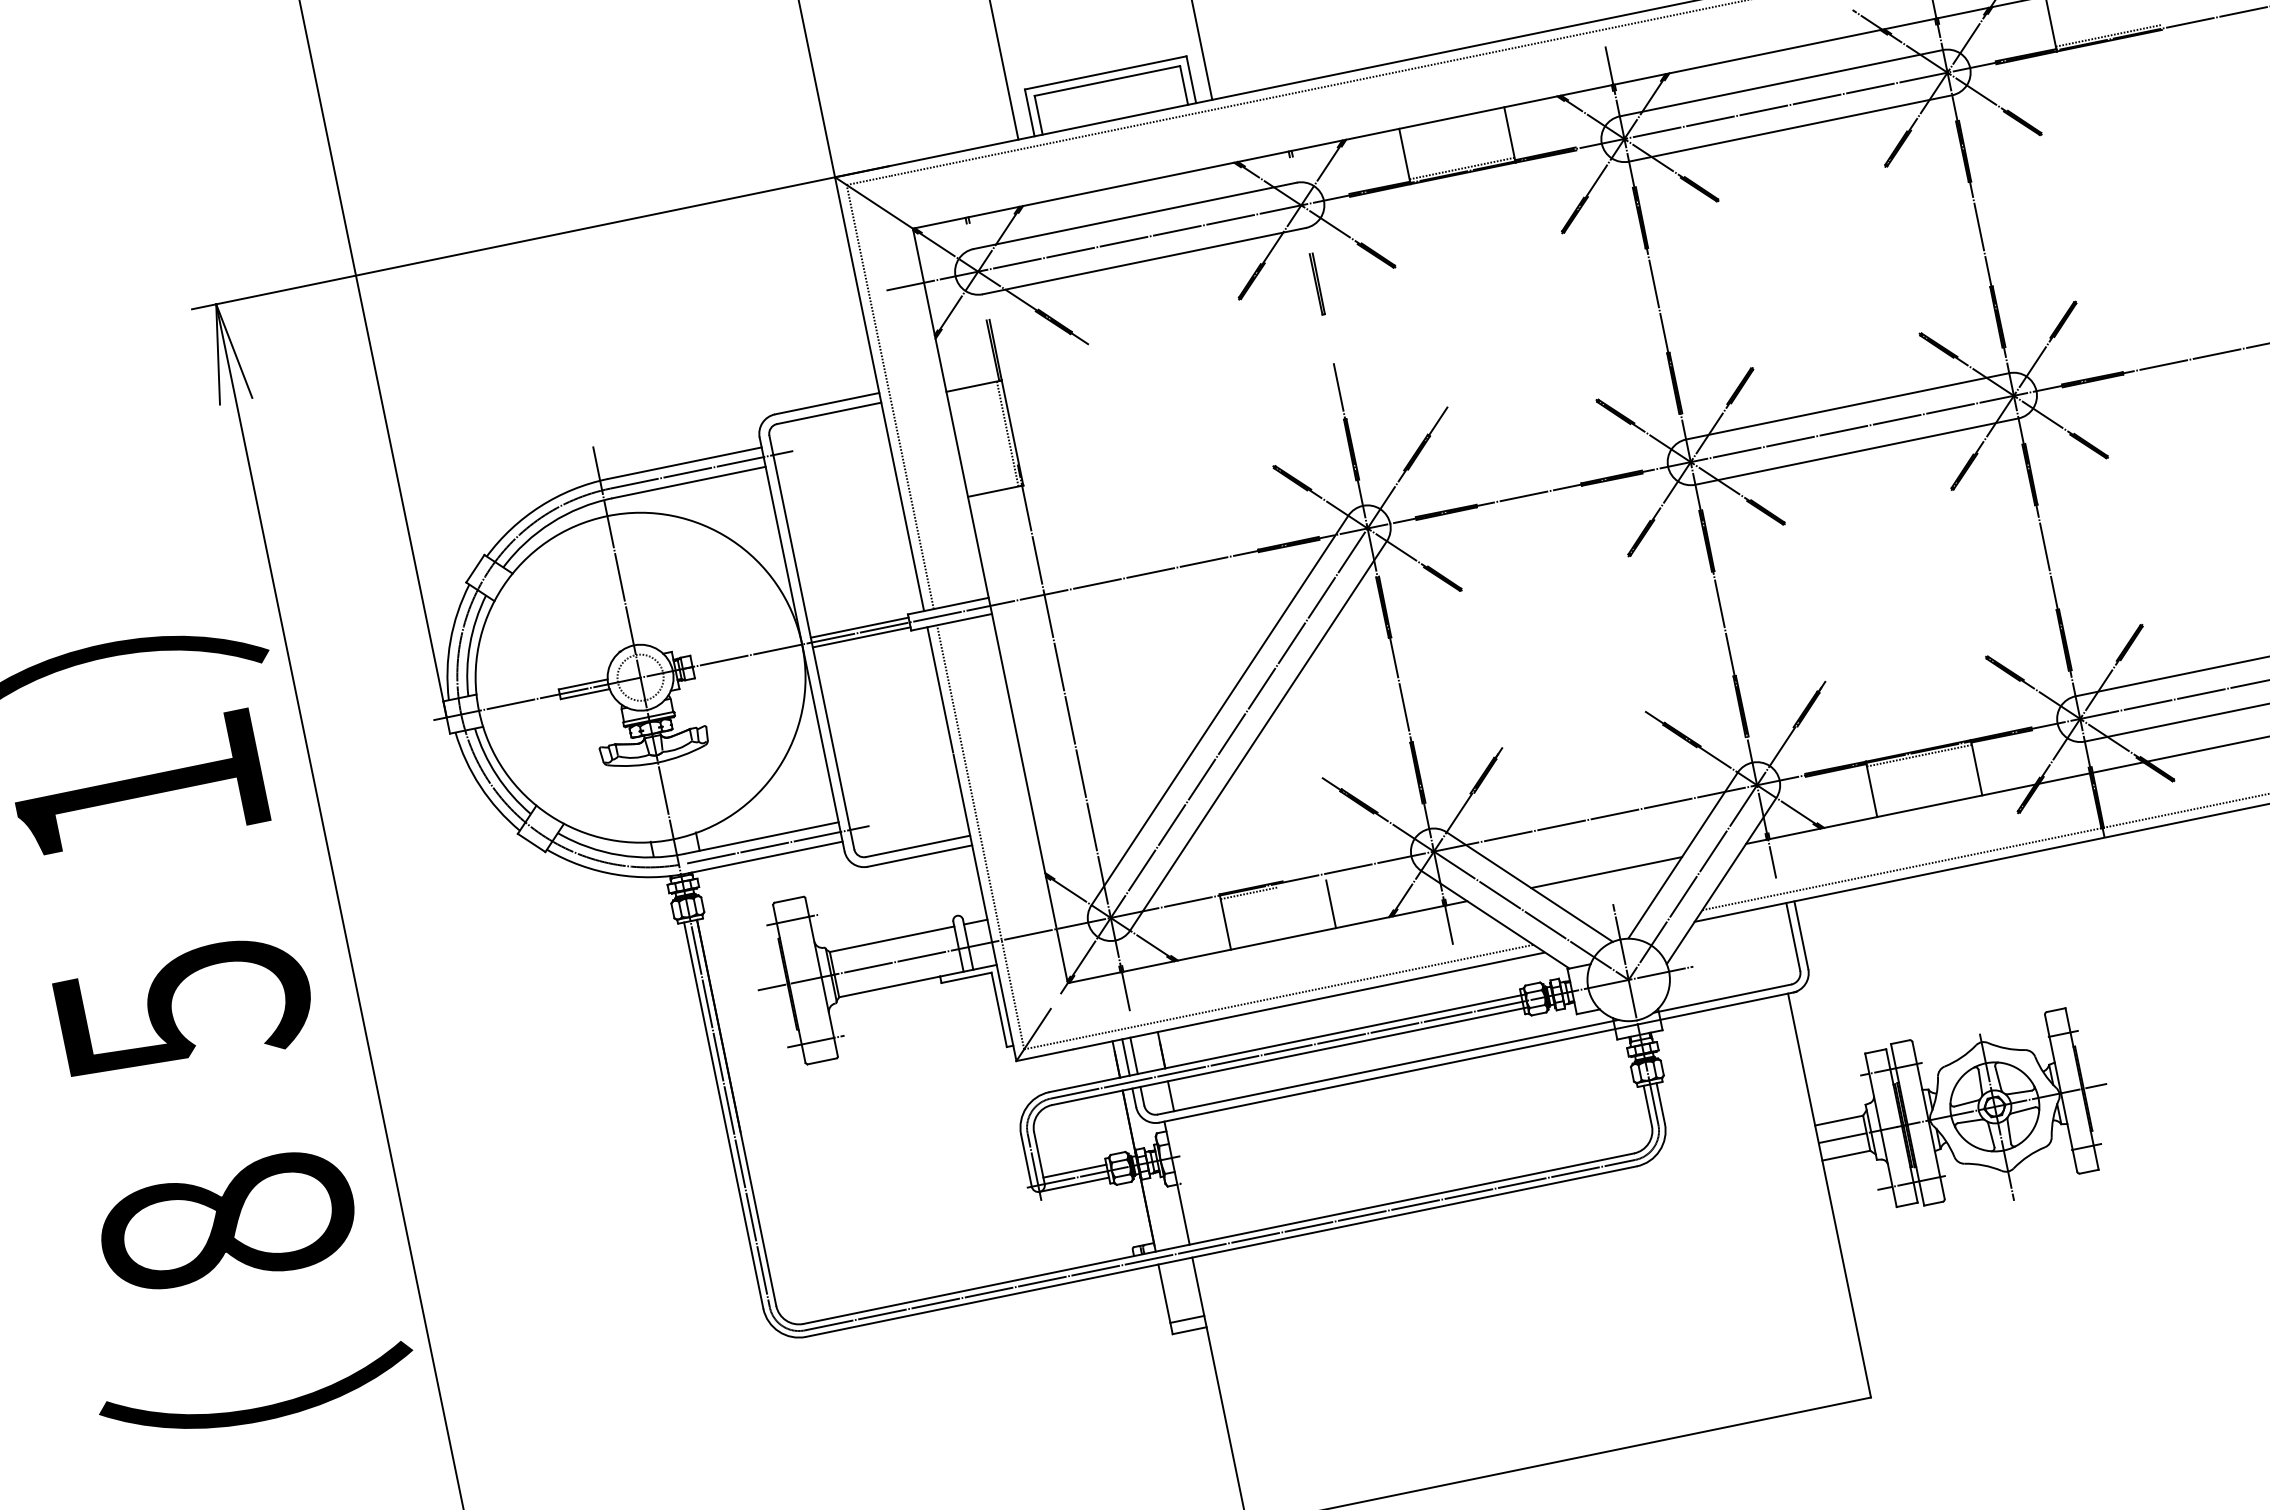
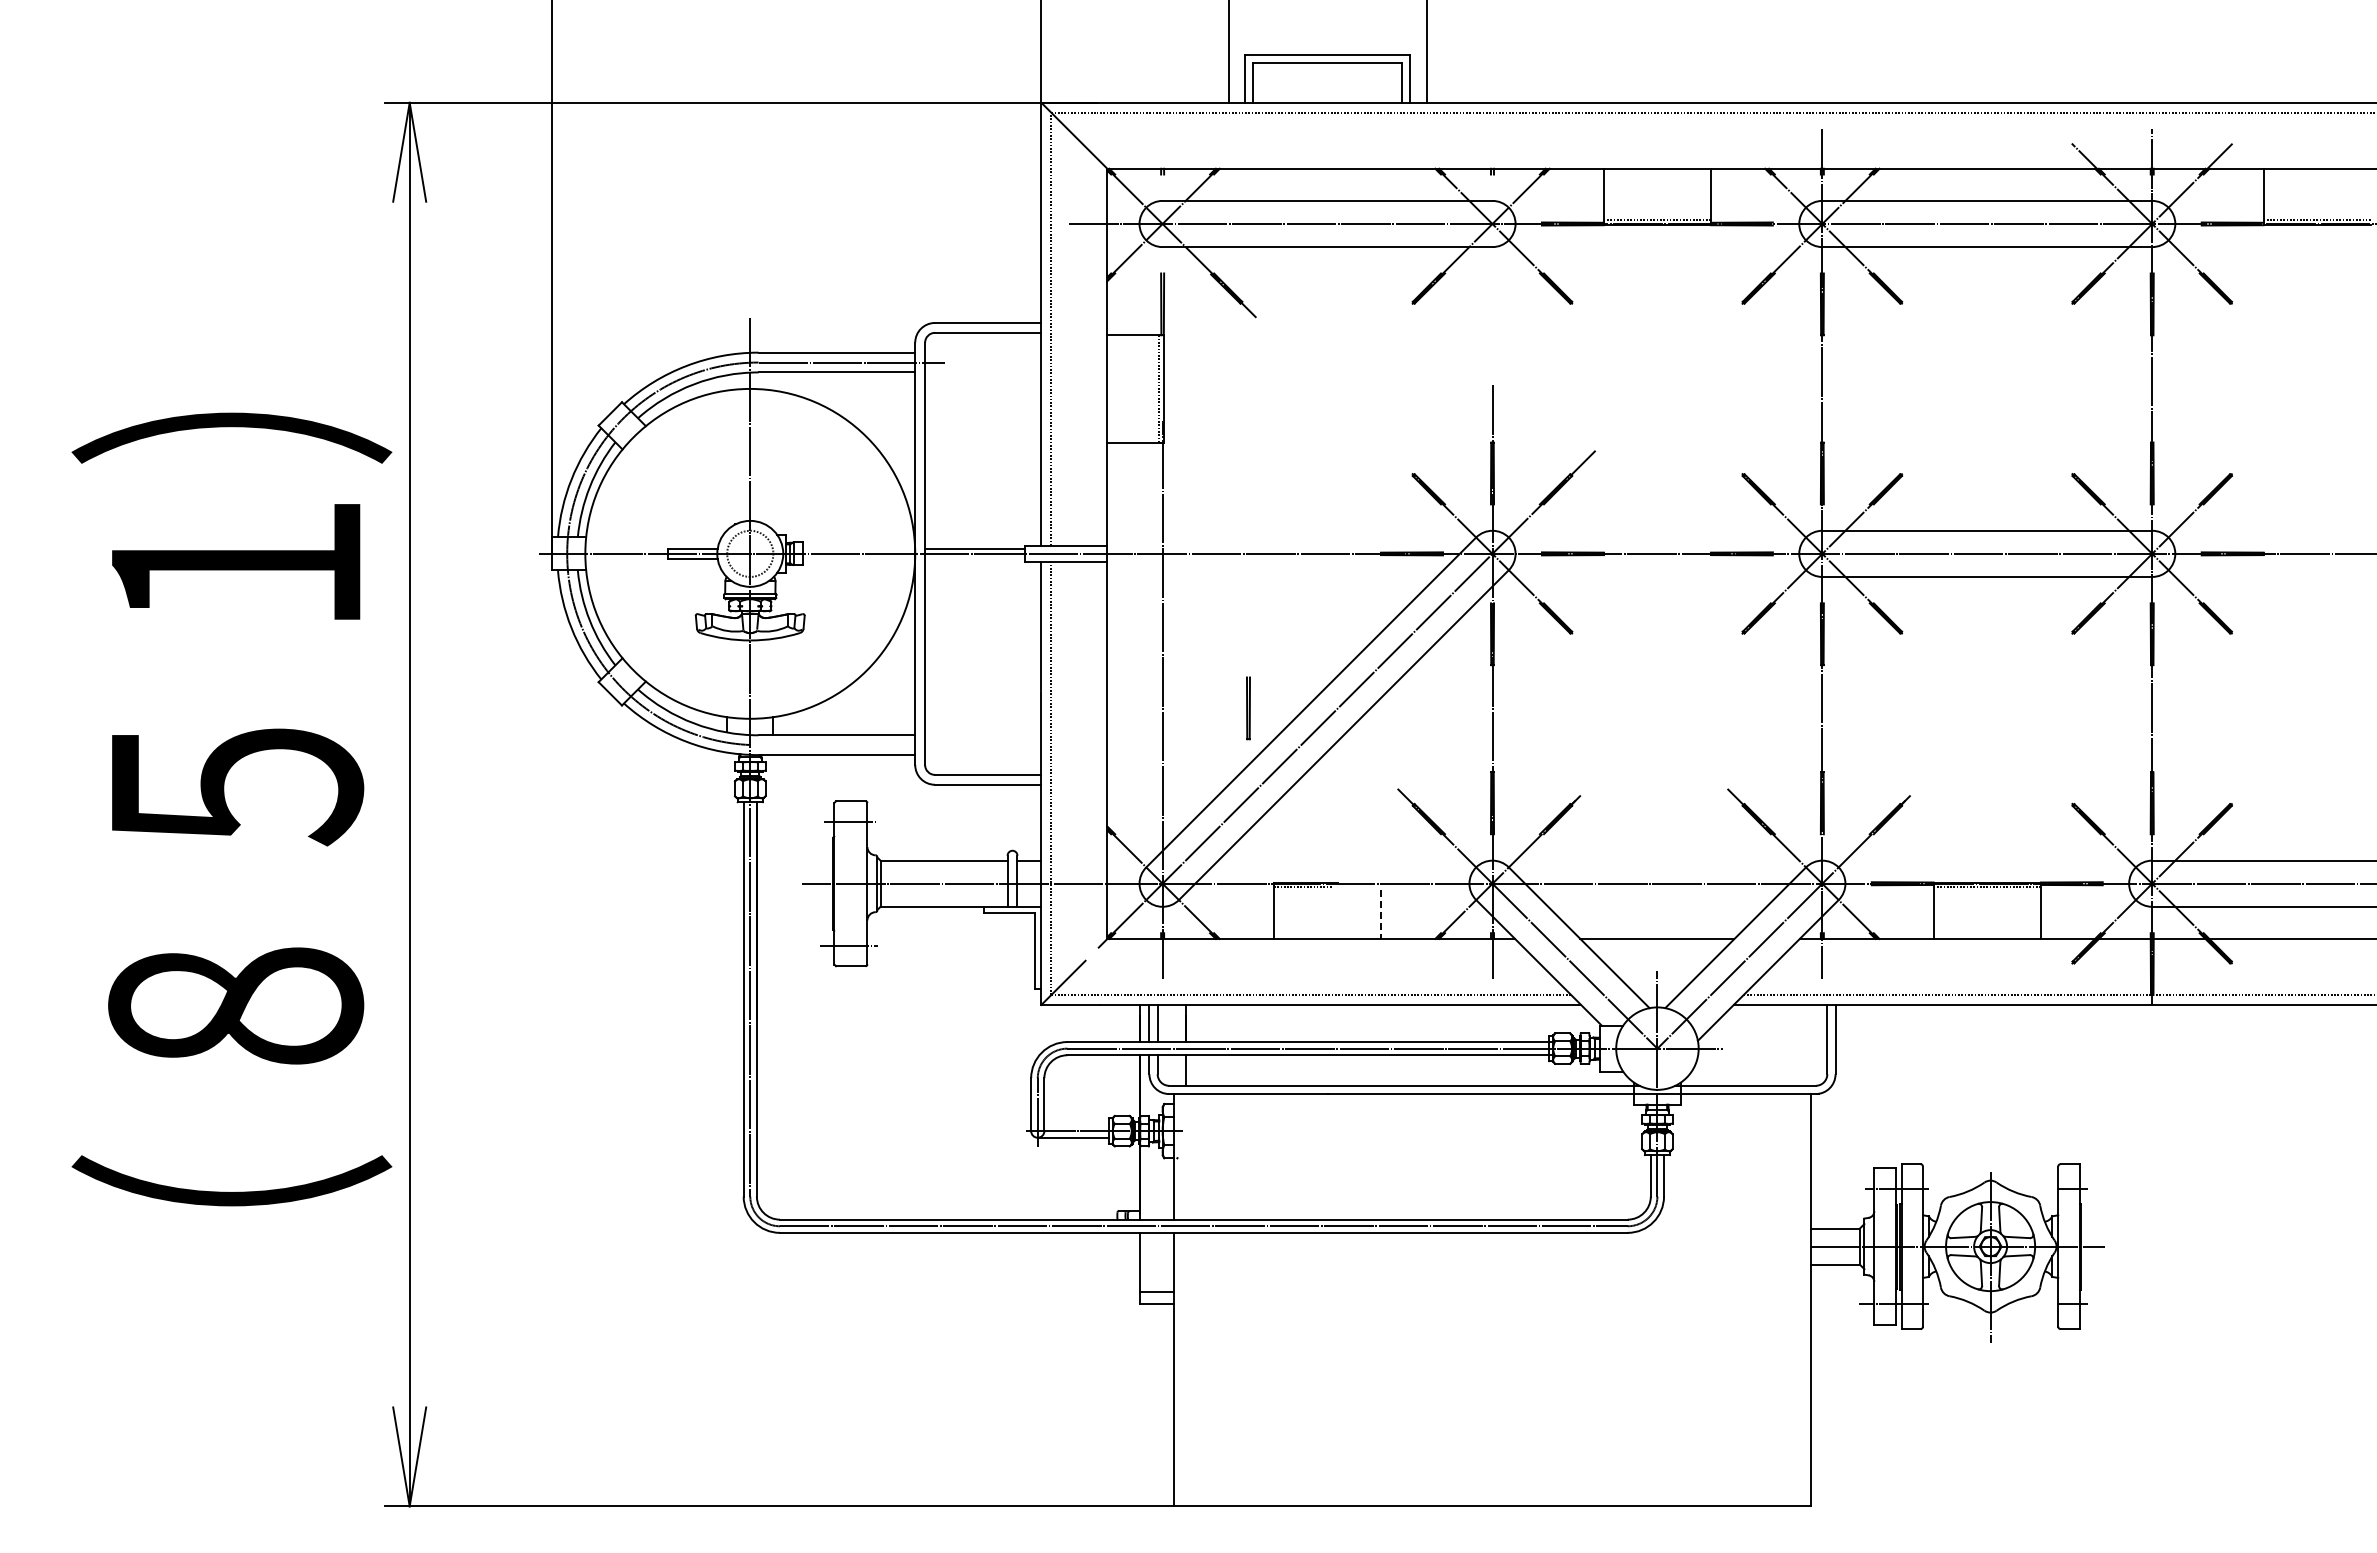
line: (1317, 284) -> (1248, 708), moved
line: (861, 637) -> (974, 558), removed
line: (778, 845) -> (851, 745), removed
line: (1331, 905) -> (1381, 915), solid -> dashed
line: (1074, 1171) -> (1076, 1124), removed

